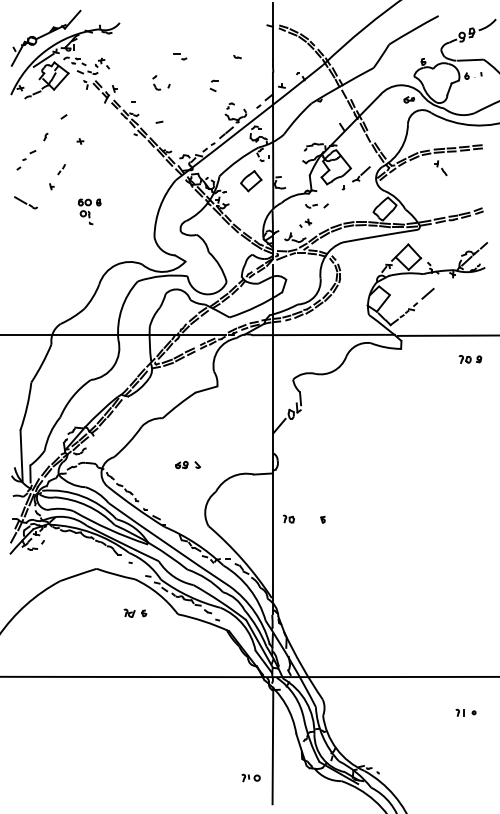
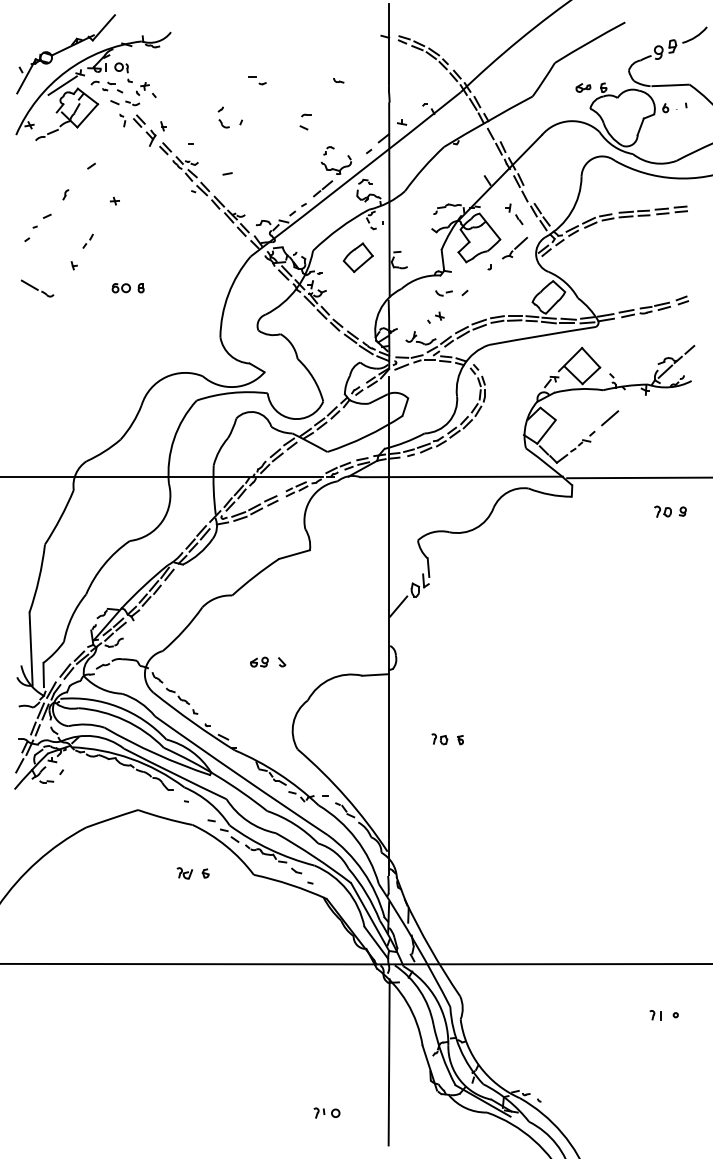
part: (409, 99) -> (583, 87), moved
part: (440, 168) -> (514, 214), moved
part: (86, 217) -> (123, 72), moved
part: (288, 519) -> (439, 739), moved
part: (250, 777) -> (326, 1112), moved

